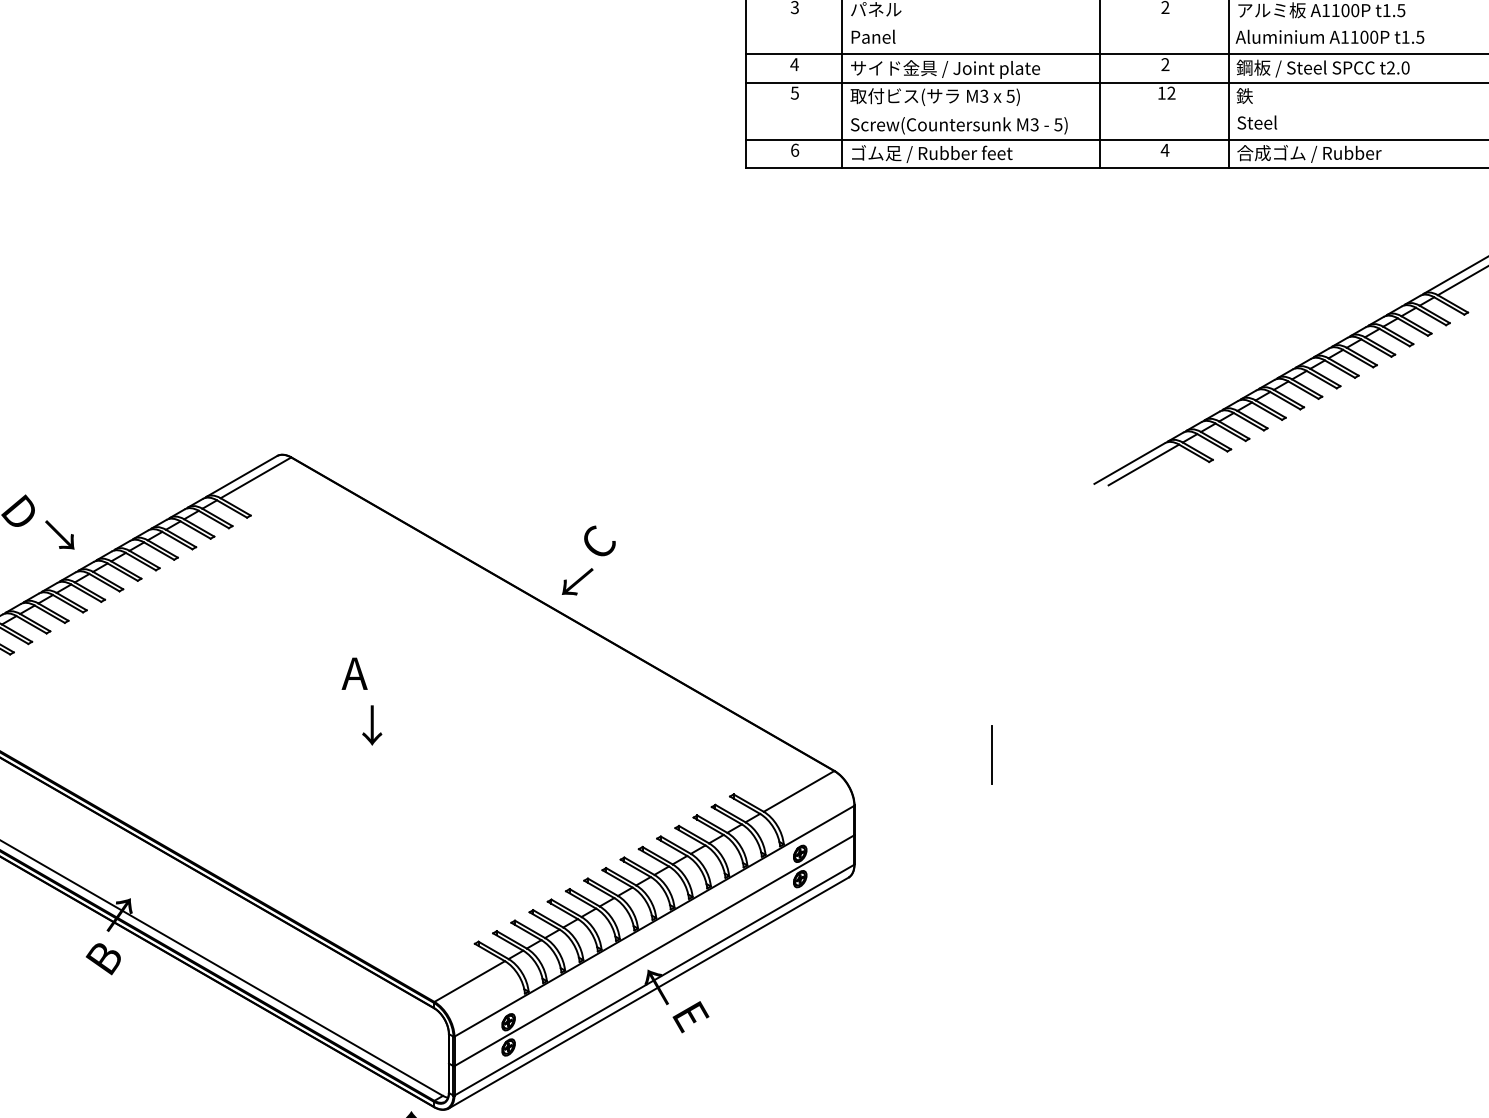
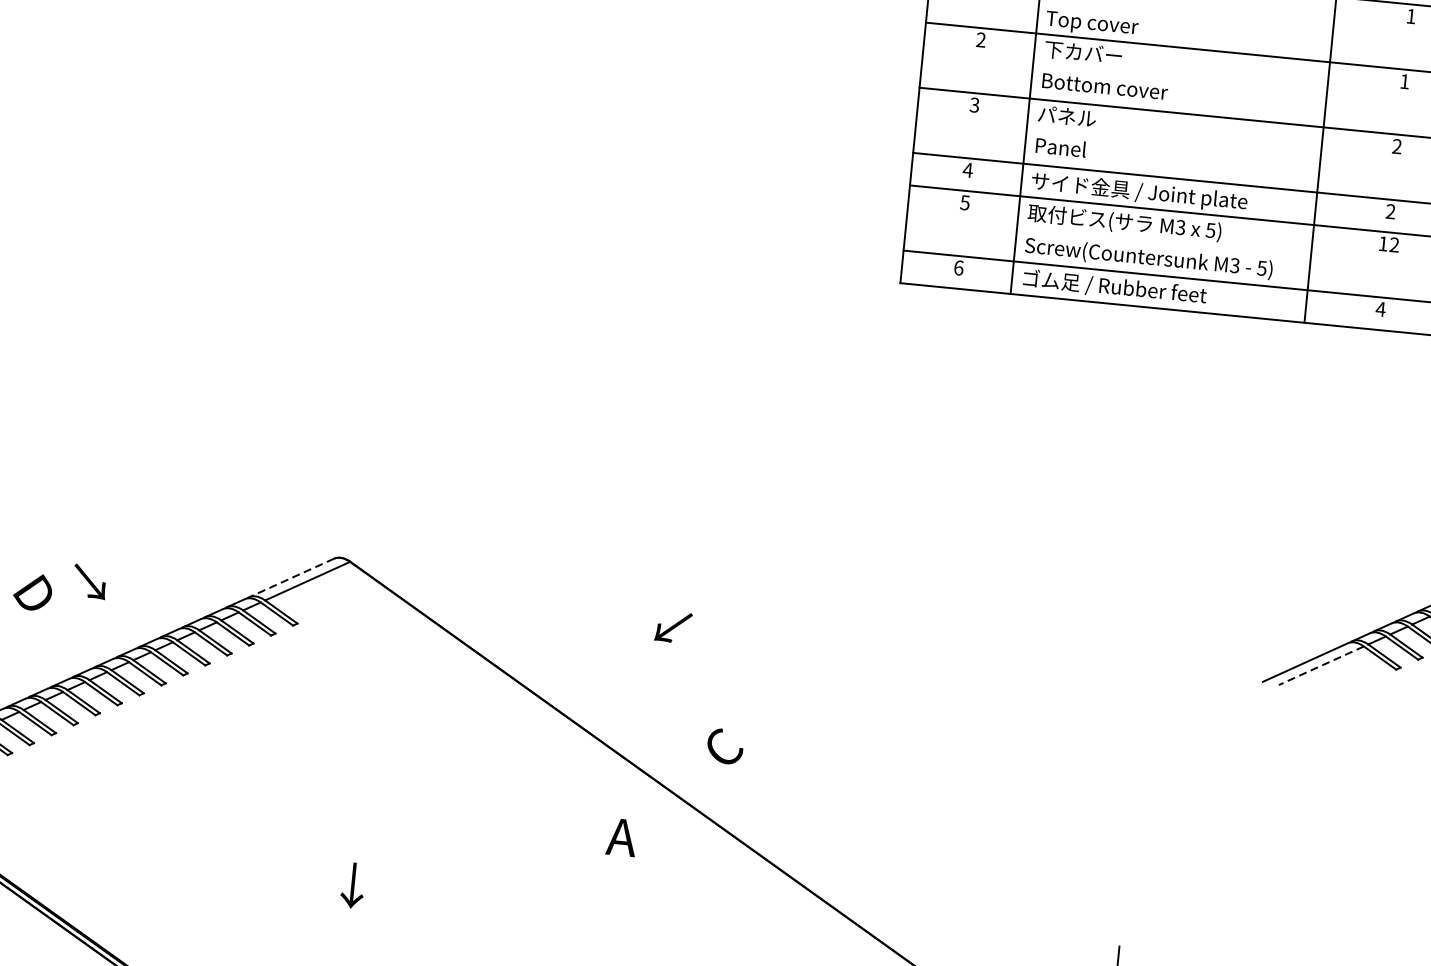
line: (1143, 464) -> (1321, 665), solid -> dashed
line: (241, 476) -> (291, 577), solid -> dashed
text: (59, 534) -> (89, 581), moved
text: (599, 540) -> (724, 745), moved
text: (577, 581) -> (673, 626), moved
text: (354, 673) -> (621, 837), moved
text: (372, 725) -> (353, 885), moved

